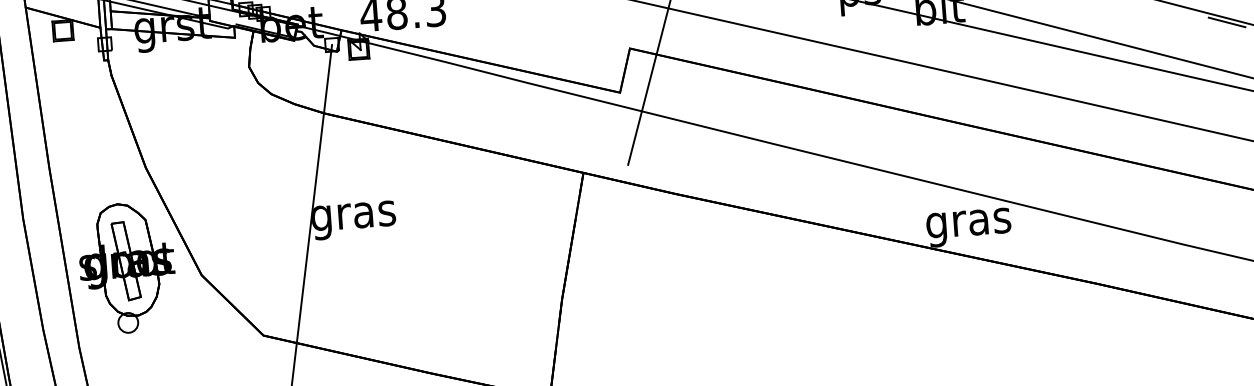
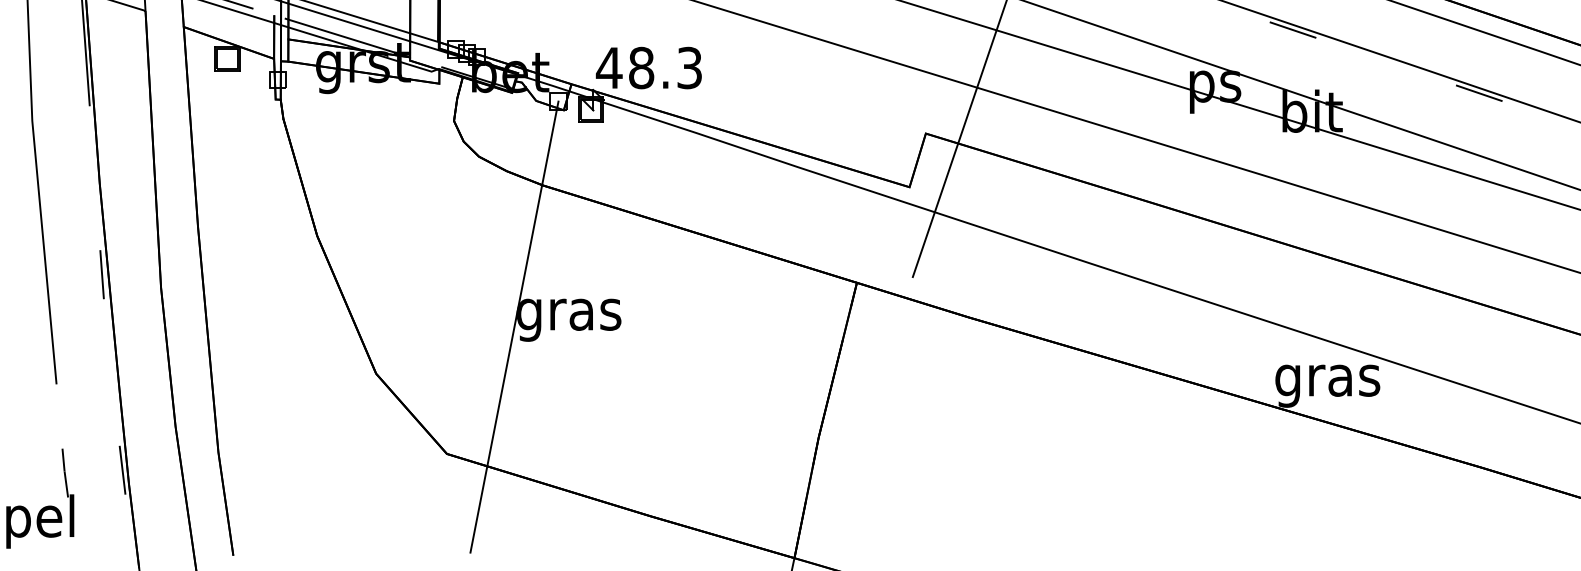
part: (127, 267) -> (285, 357), removed

